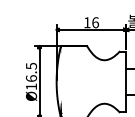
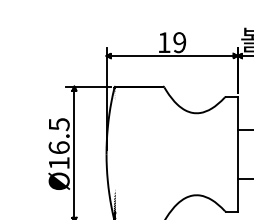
text: (95, 22) -> (179, 42), 16 -> 19

